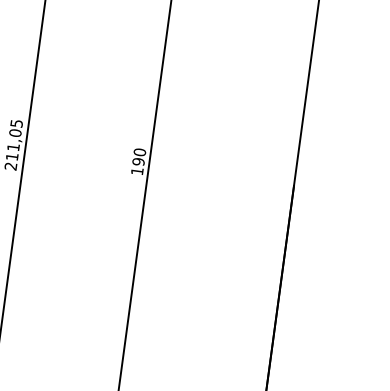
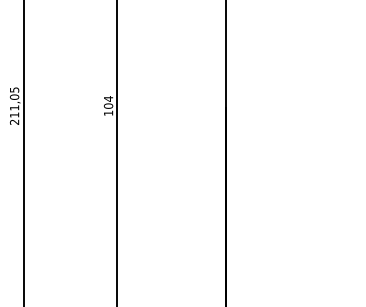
text: (139, 157) -> (108, 102), 190 -> 104

